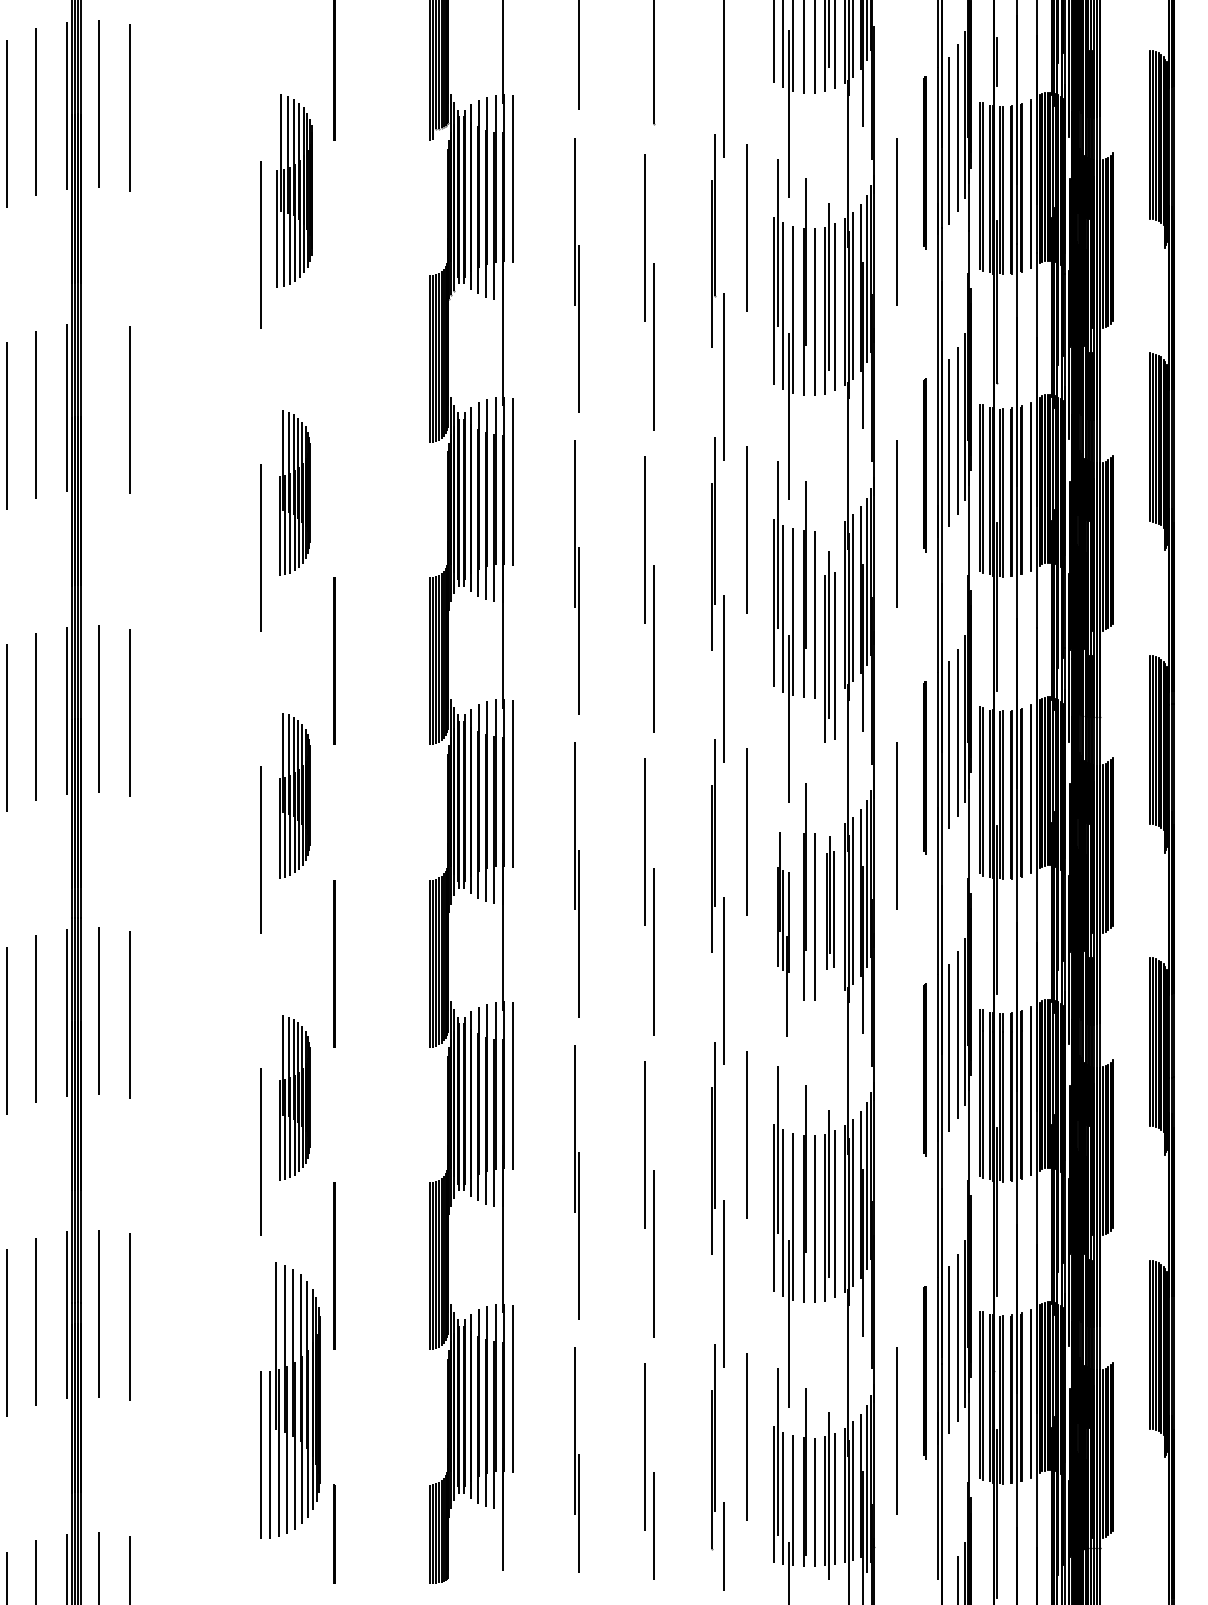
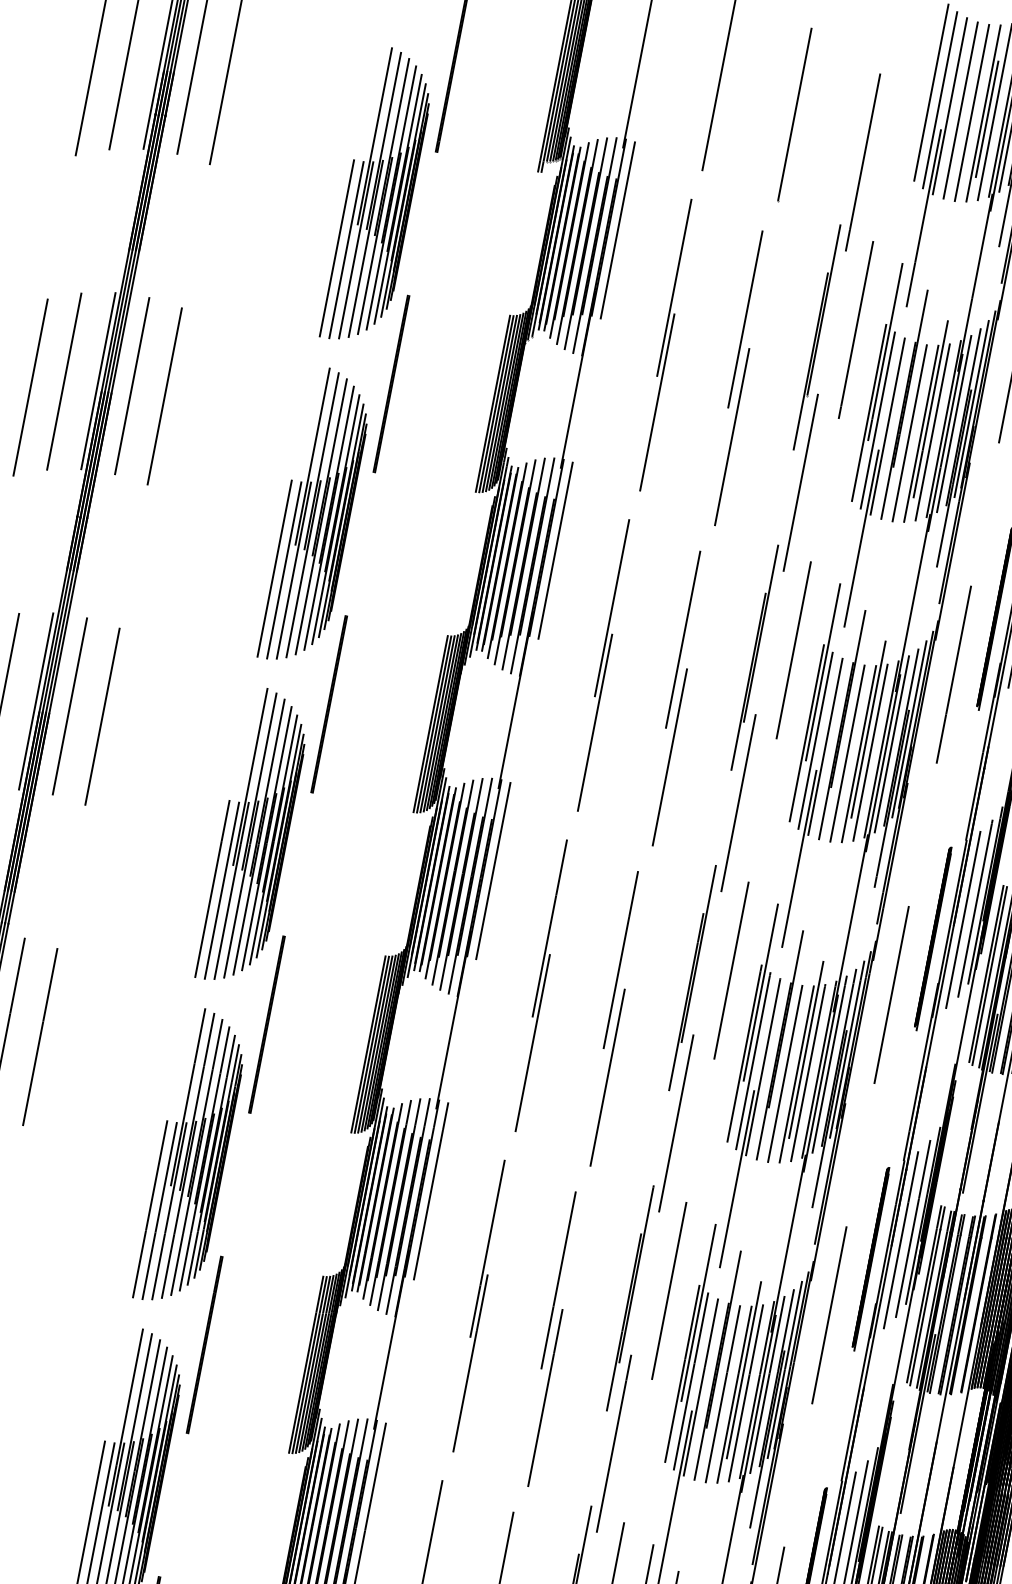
part: (294, 190) -> (383, 197), size x1.43
line: (334, 358) -> (391, 383), added
line: (98, 406) -> (131, 385), added
part: (294, 493) -> (321, 518), size x1.67
part: (829, 646) -> (866, 741), moved
part: (294, 795) -> (259, 838), size x1.67
part: (829, 902) -> (804, 1061), size x1.43
part: (783, 933) -> (748, 1085), size x1.67
part: (294, 1097) -> (197, 1158), size x1.67
line: (897, 1128) -> (829, 1315), added

